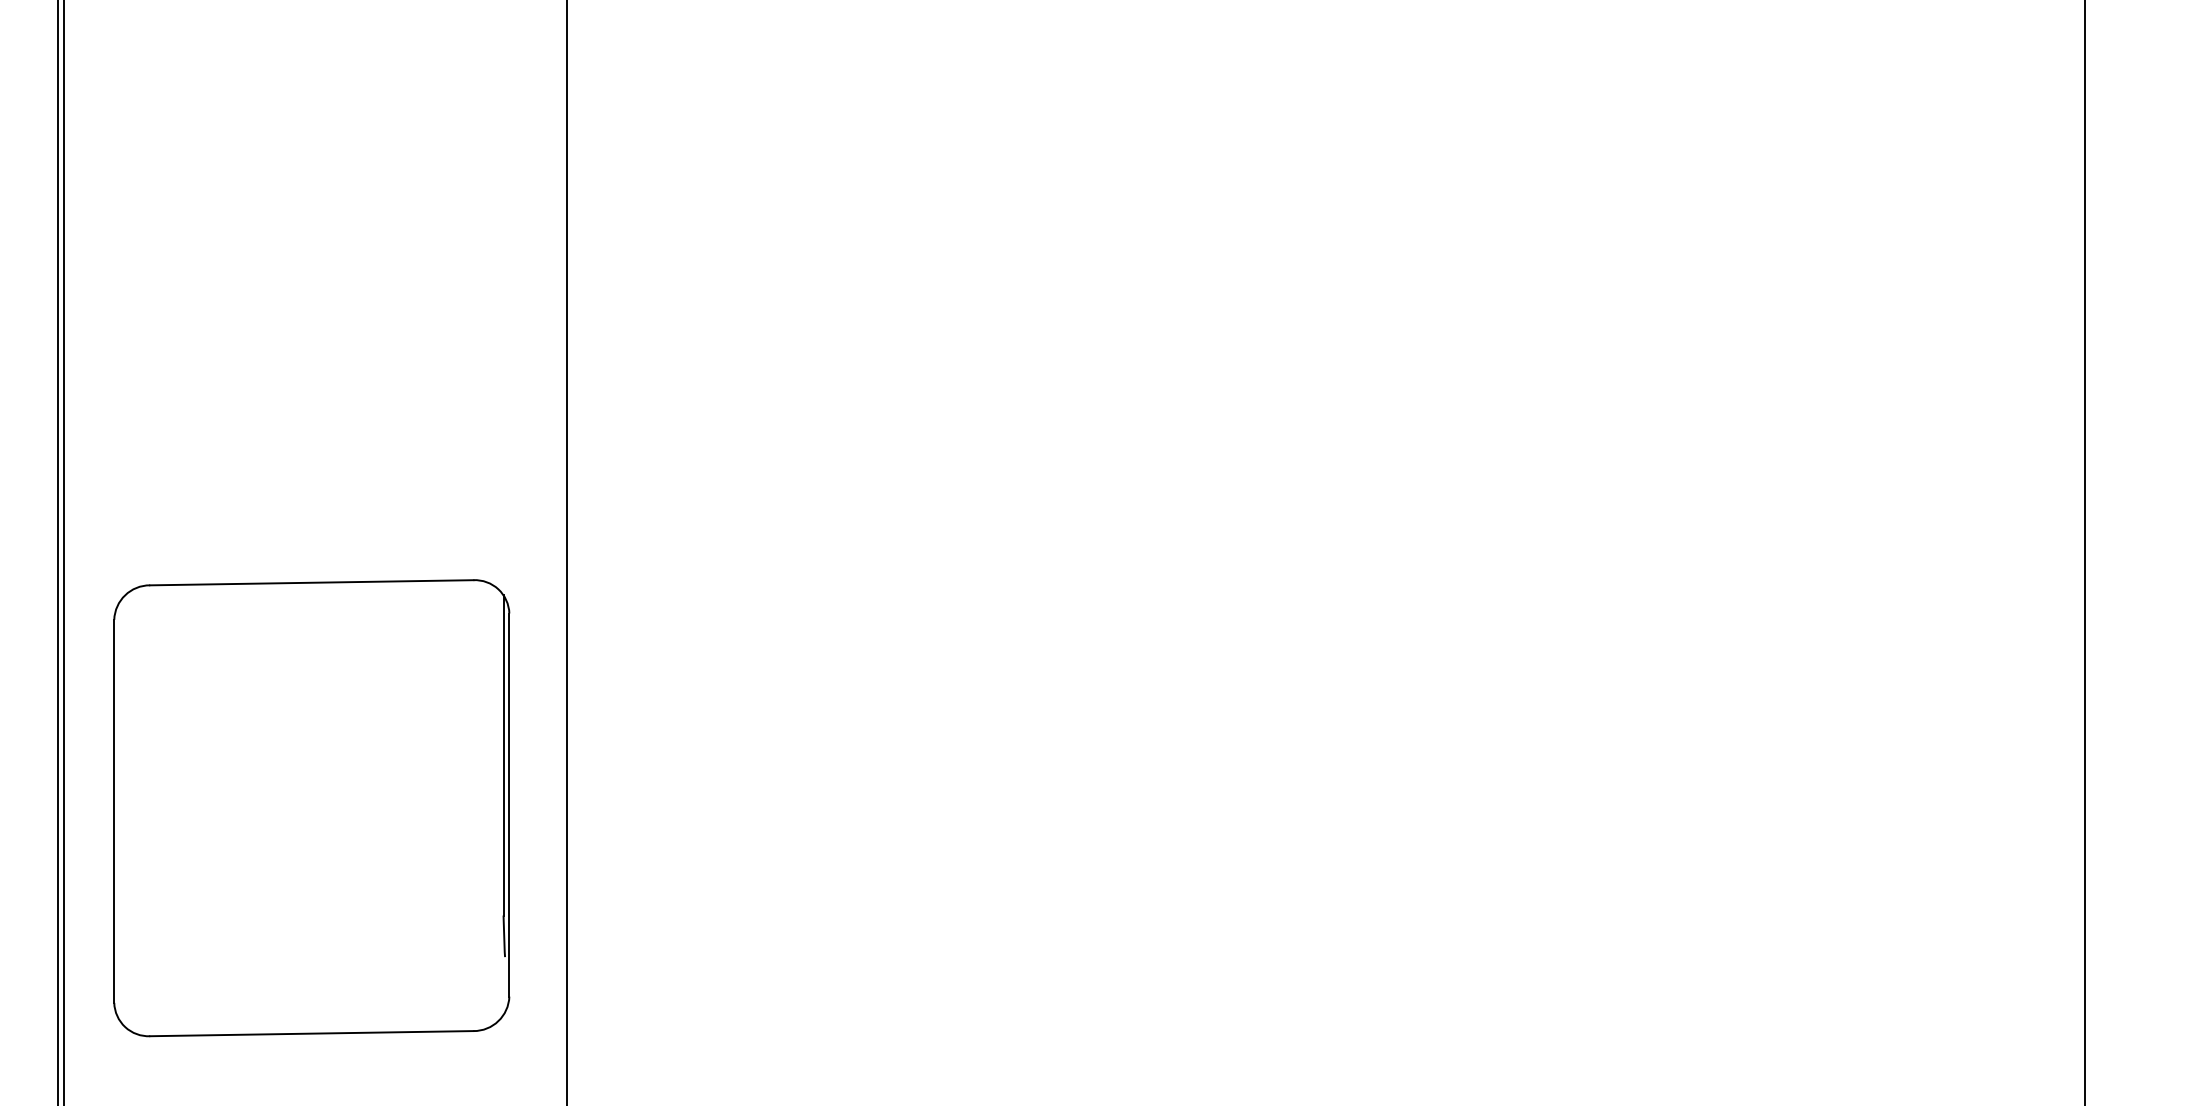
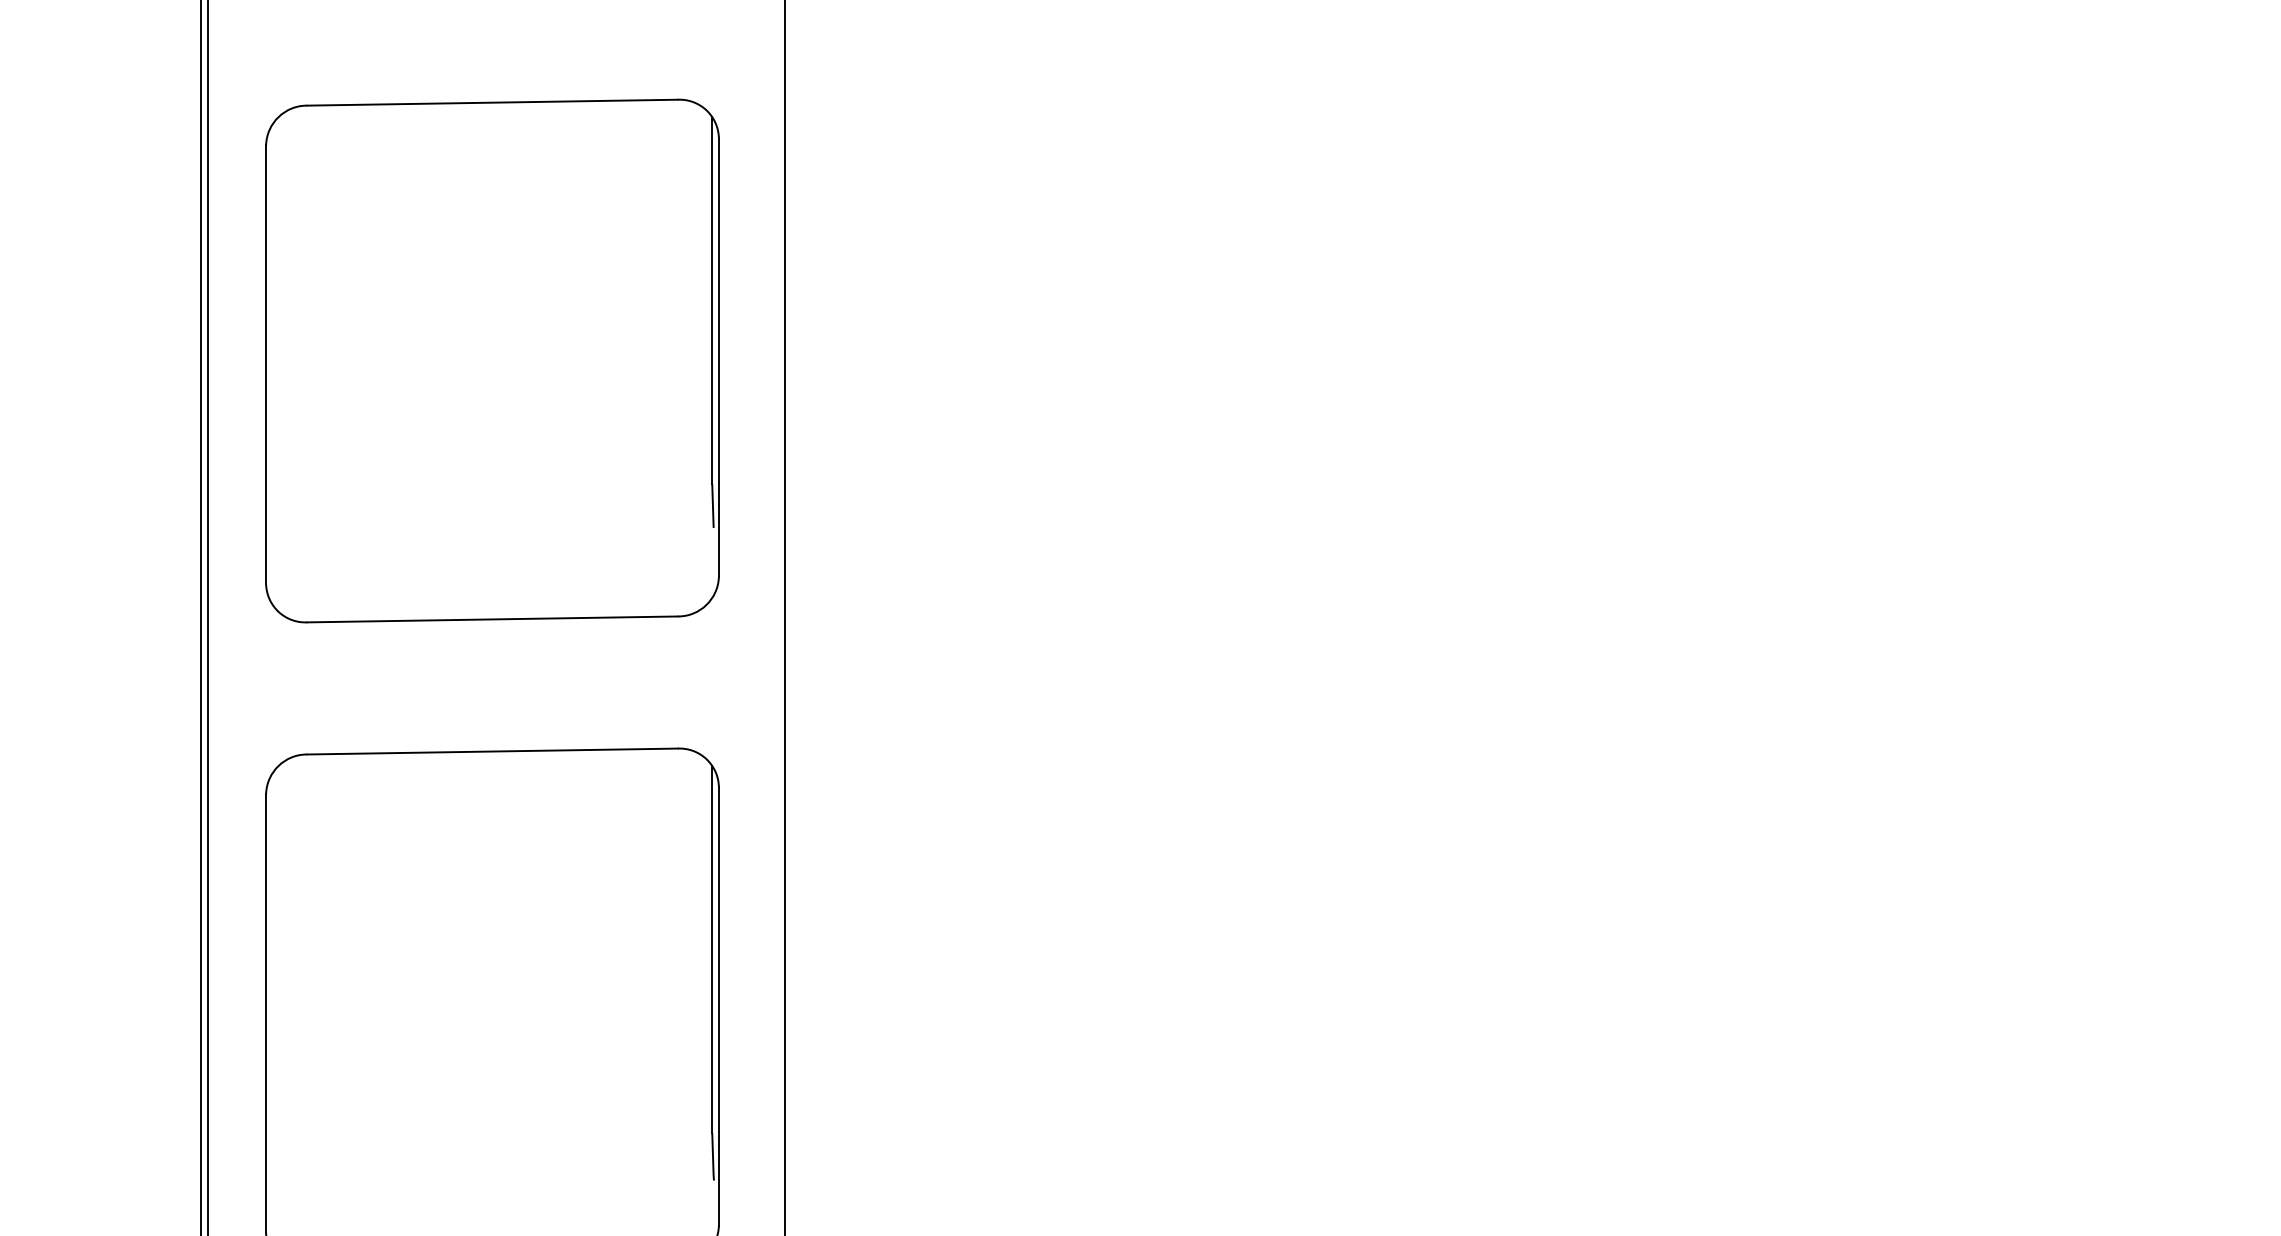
part: (311, 241) -> (492, 360), added

